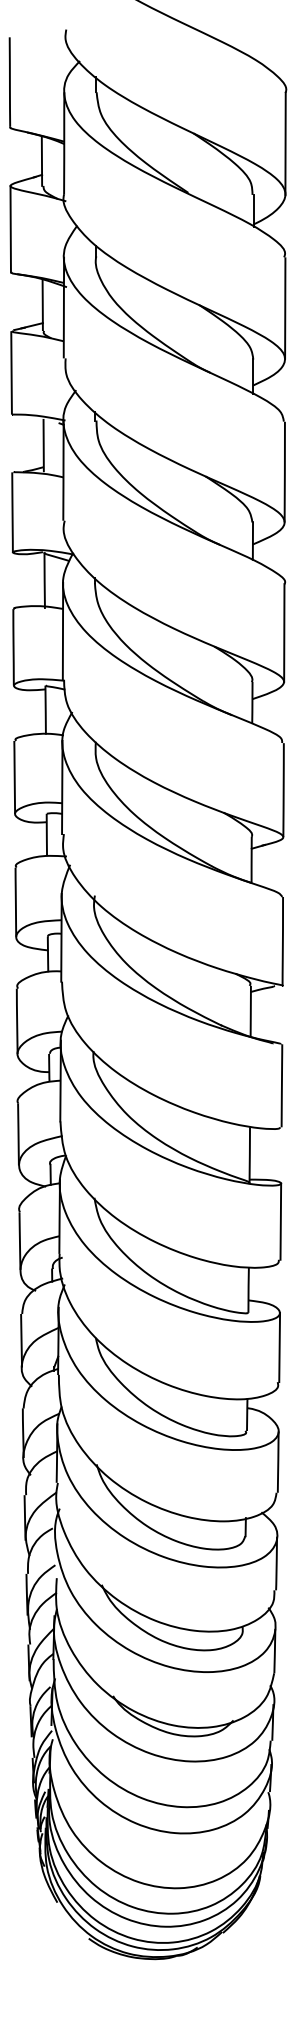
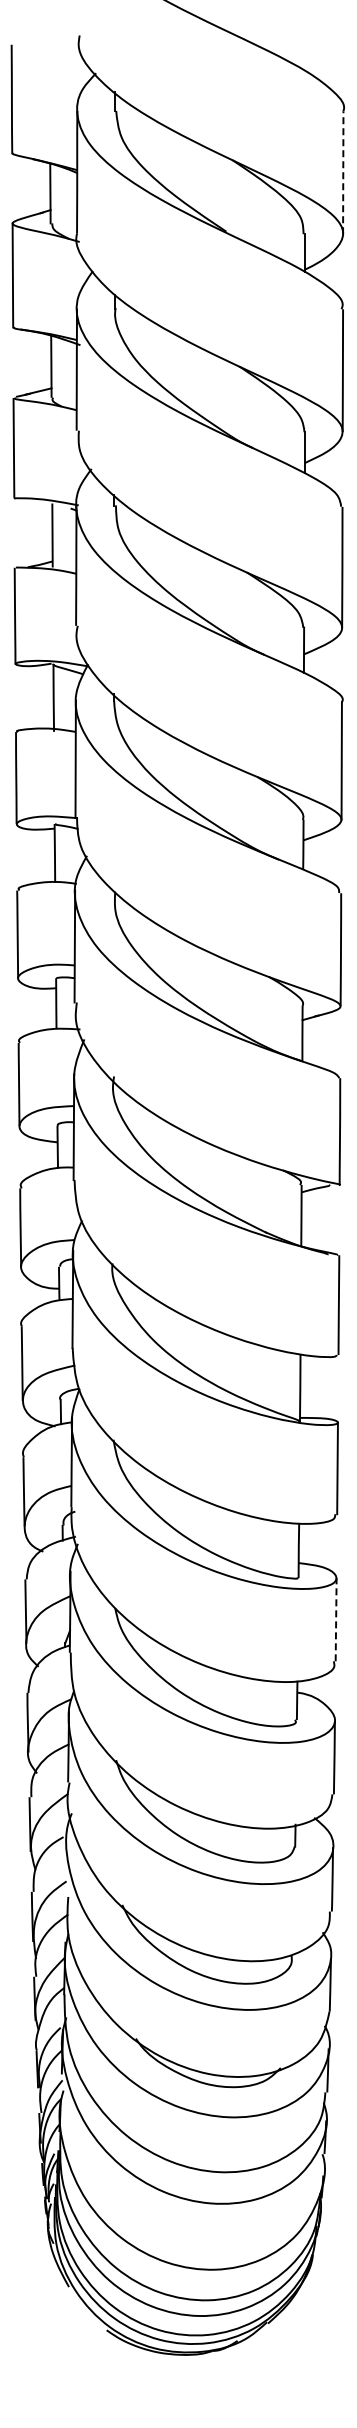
line: (285, 143) -> (343, 172), solid -> dashed
line: (279, 1347) -> (336, 1619), solid -> dashed

